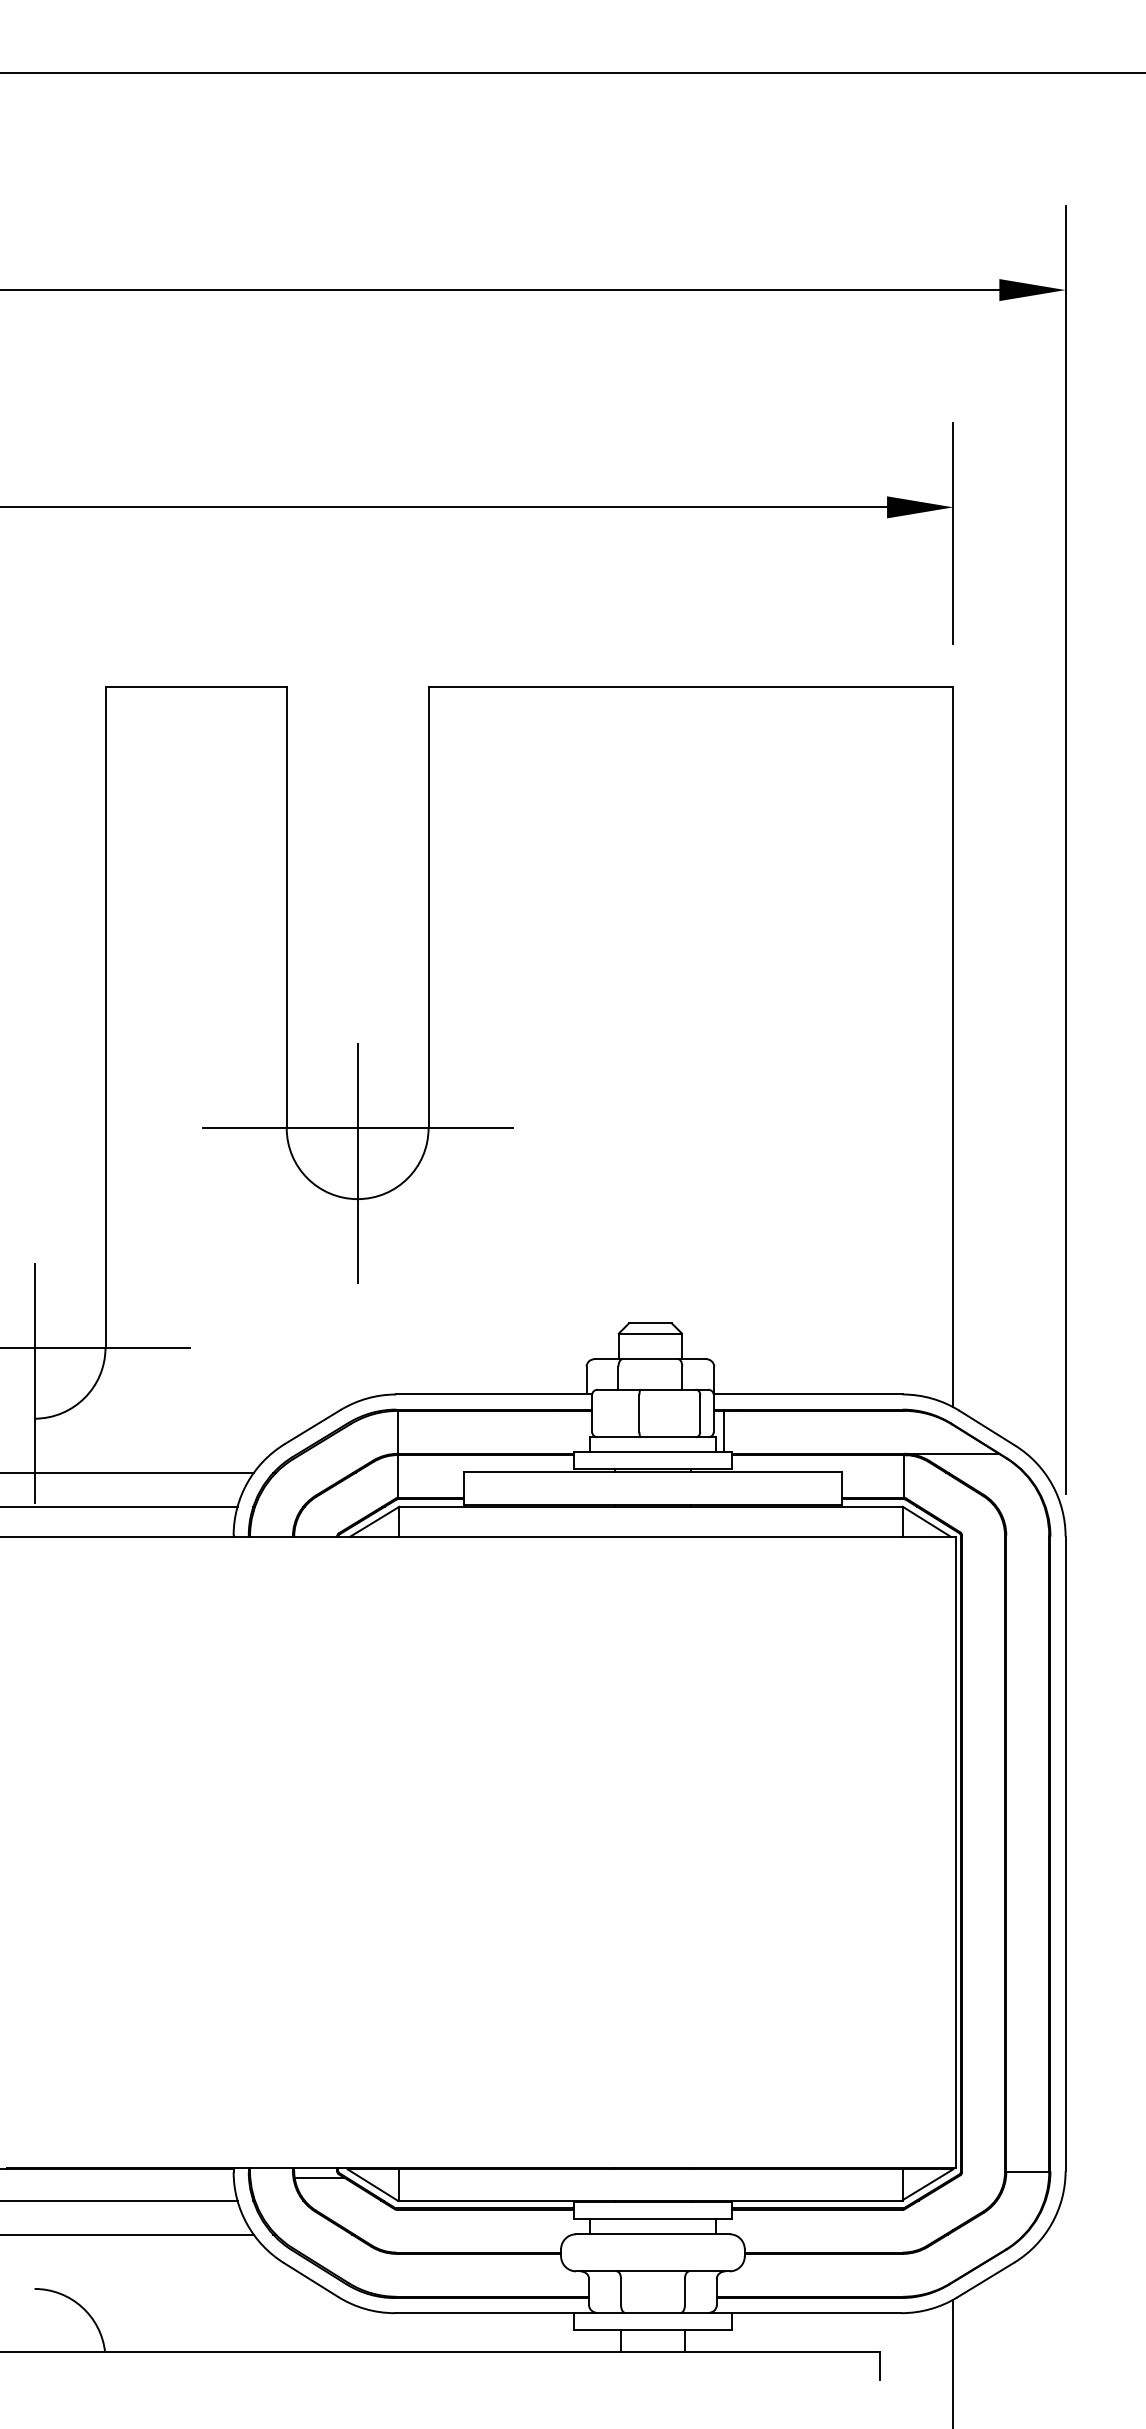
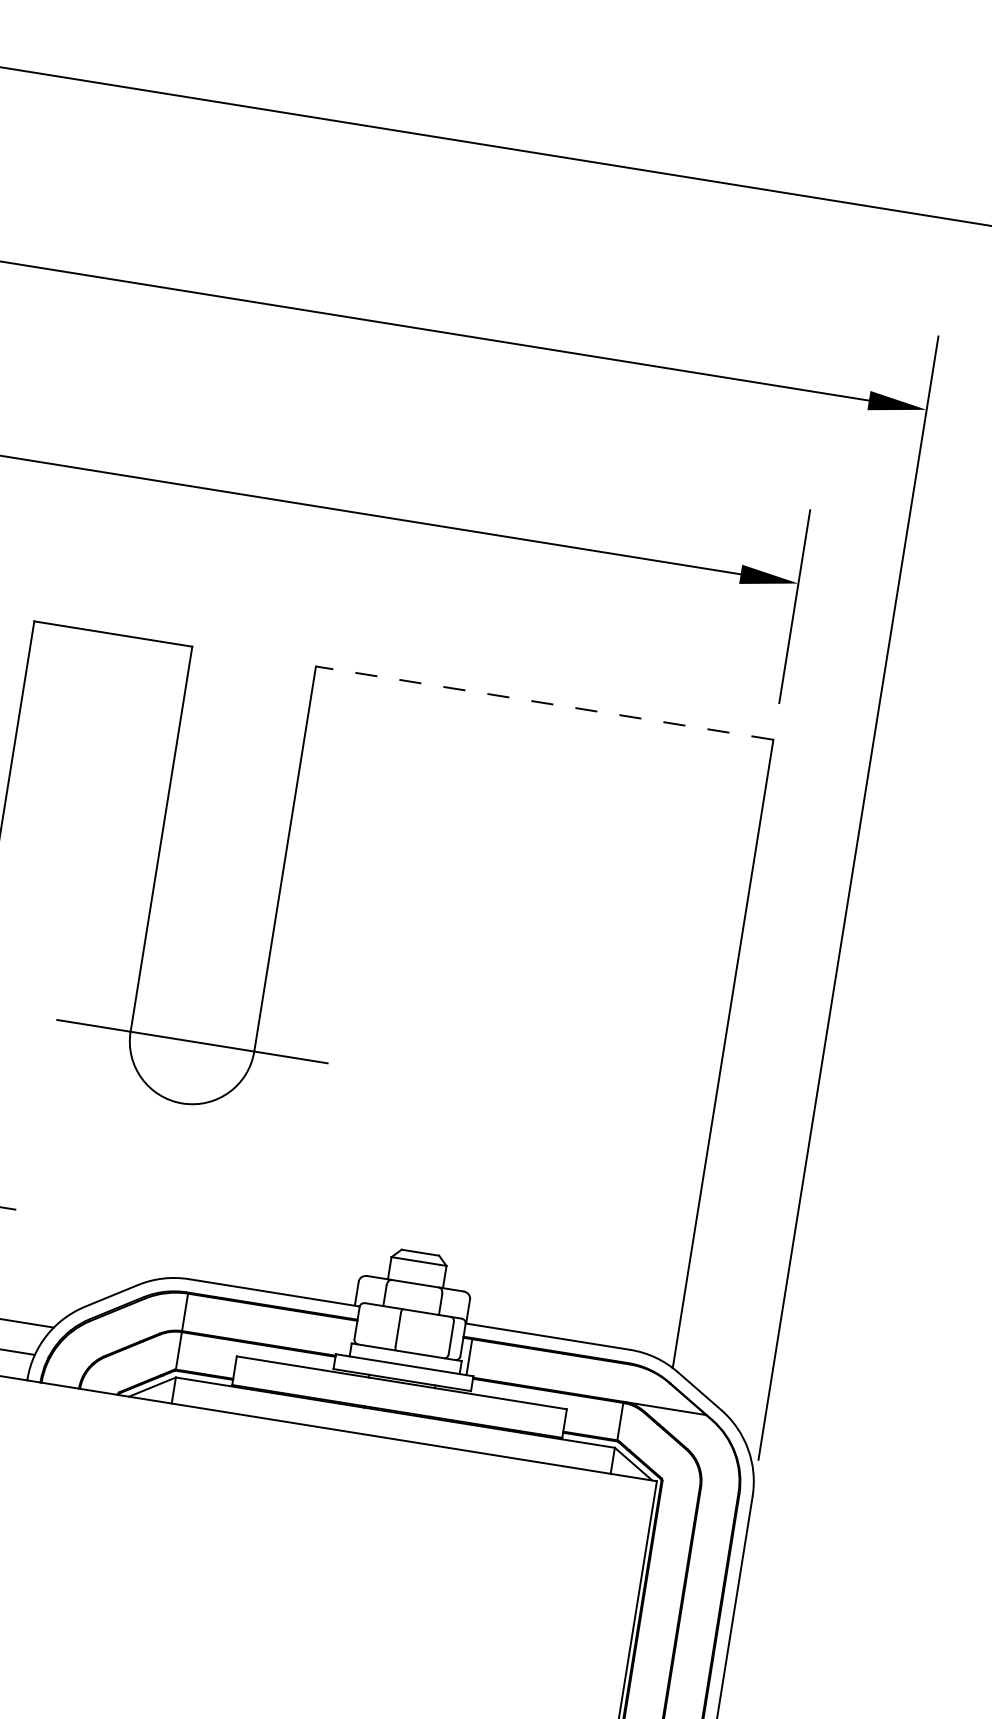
line: (690, 686) -> (544, 703), solid -> dashed
line: (357, 1163) -> (187, 1072), removed

